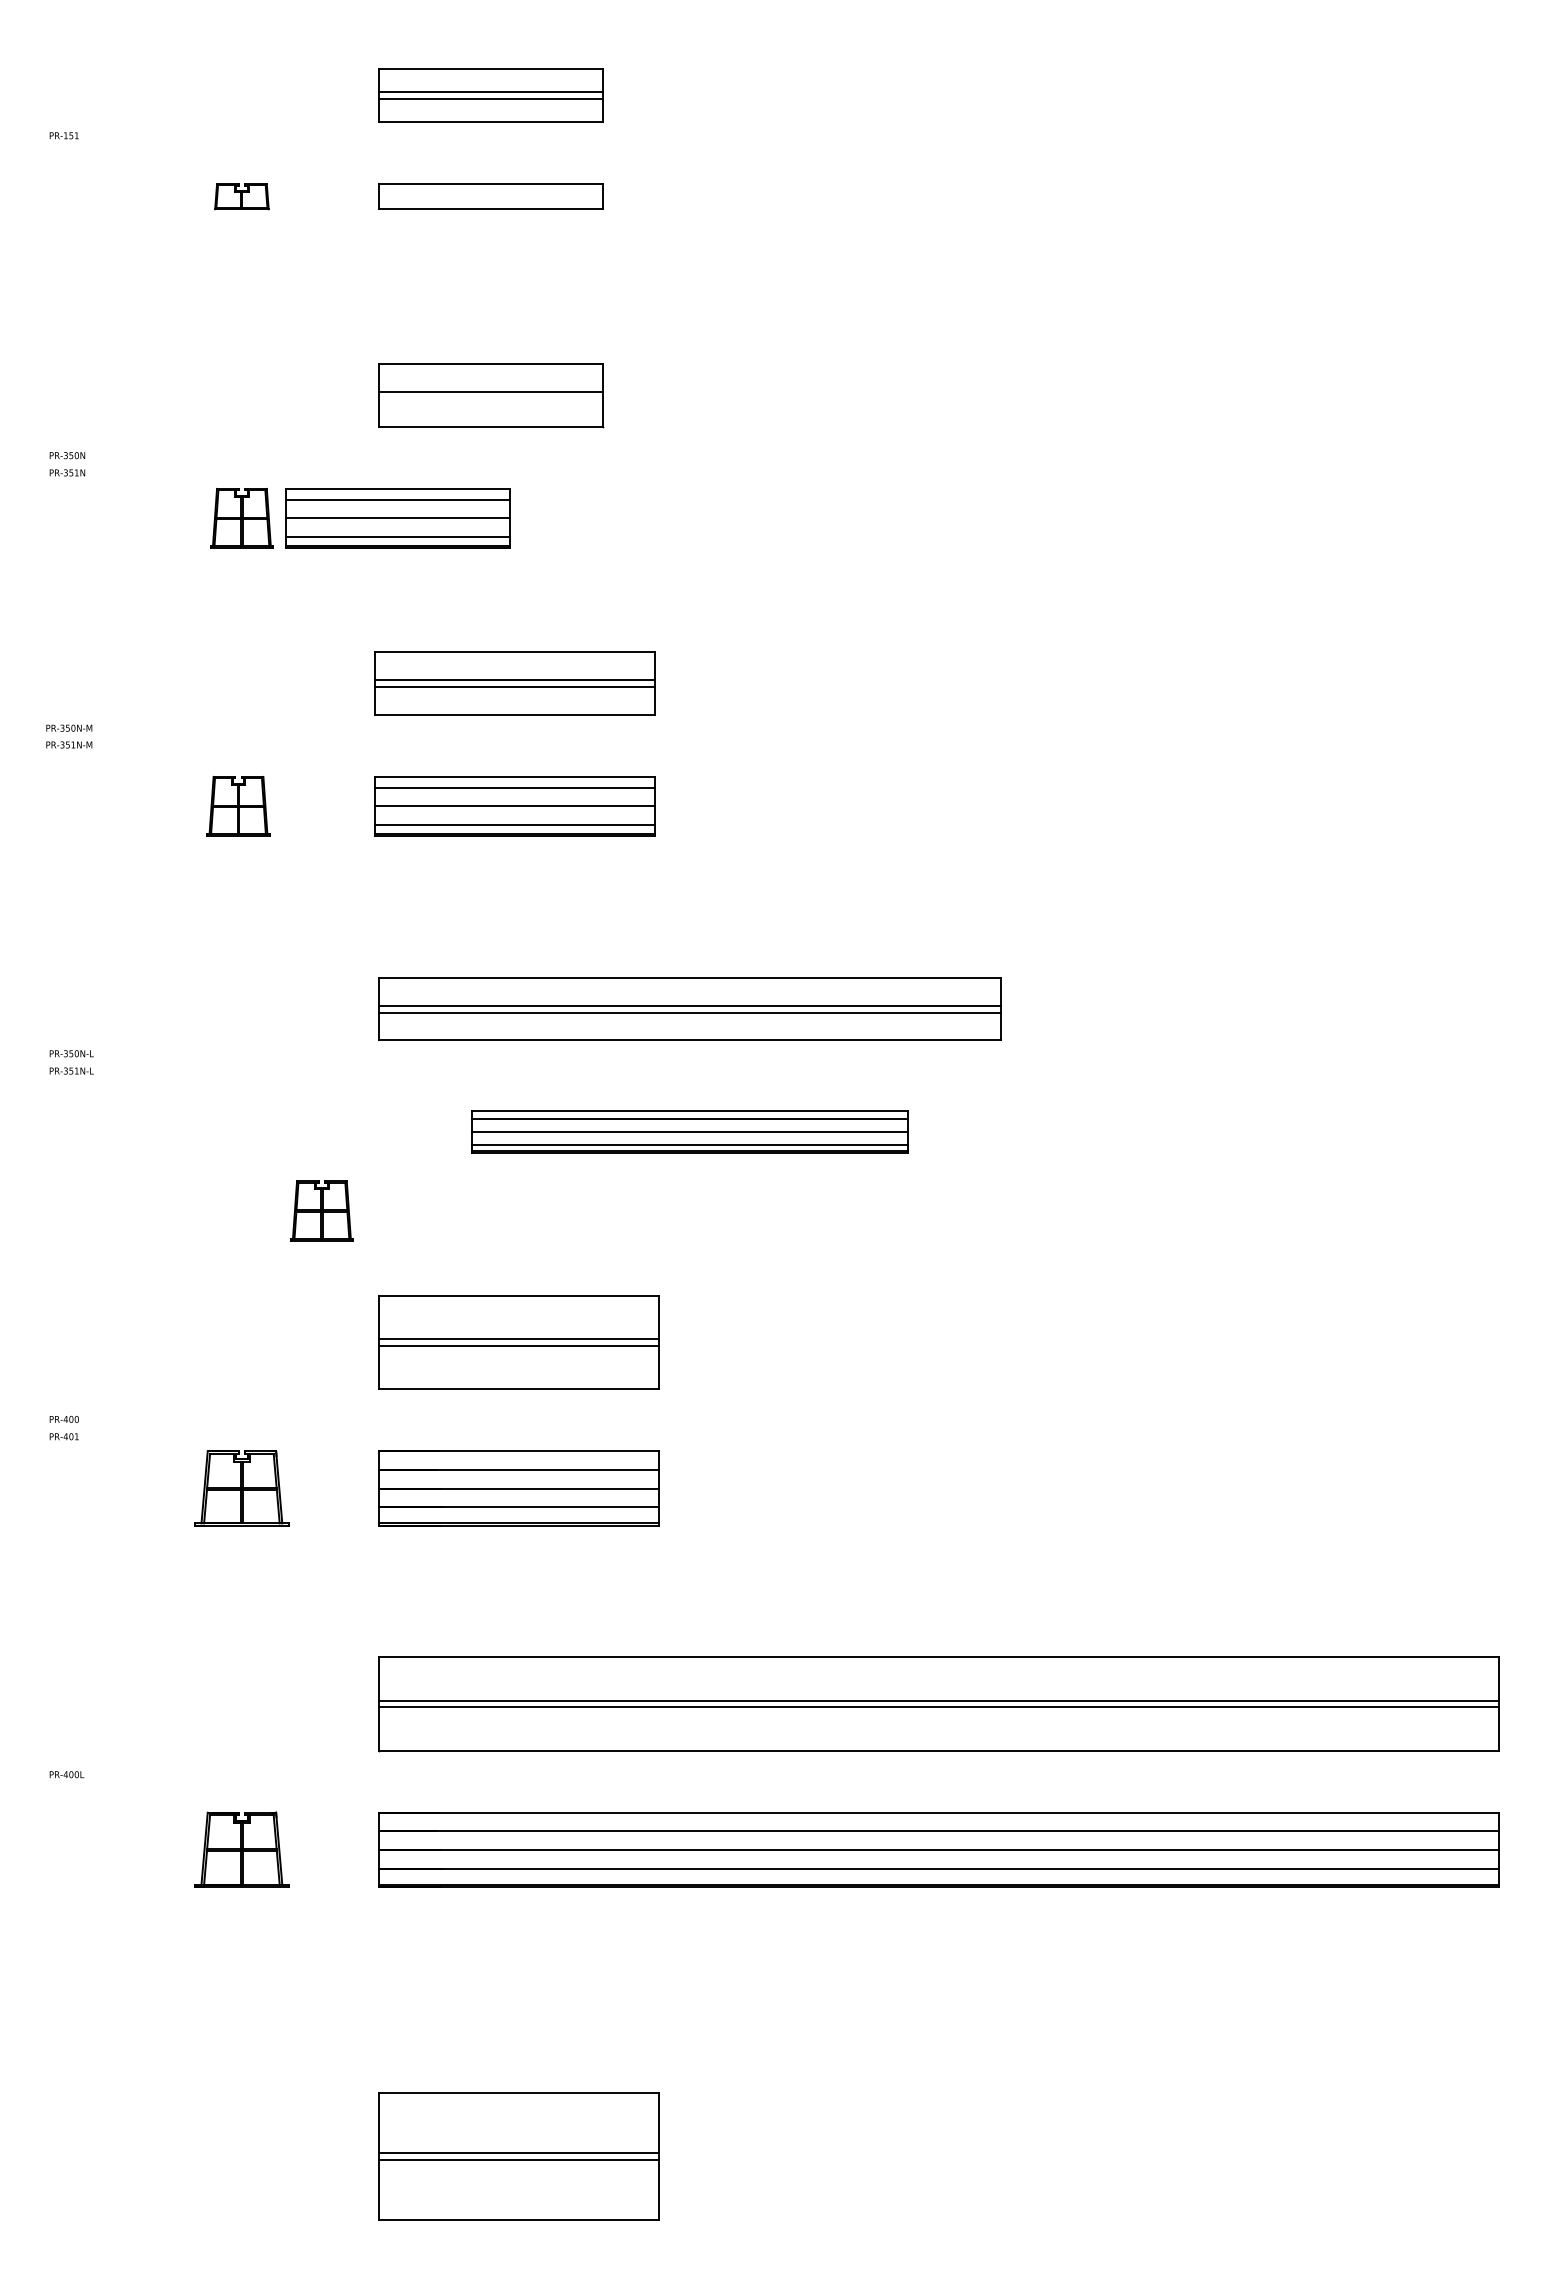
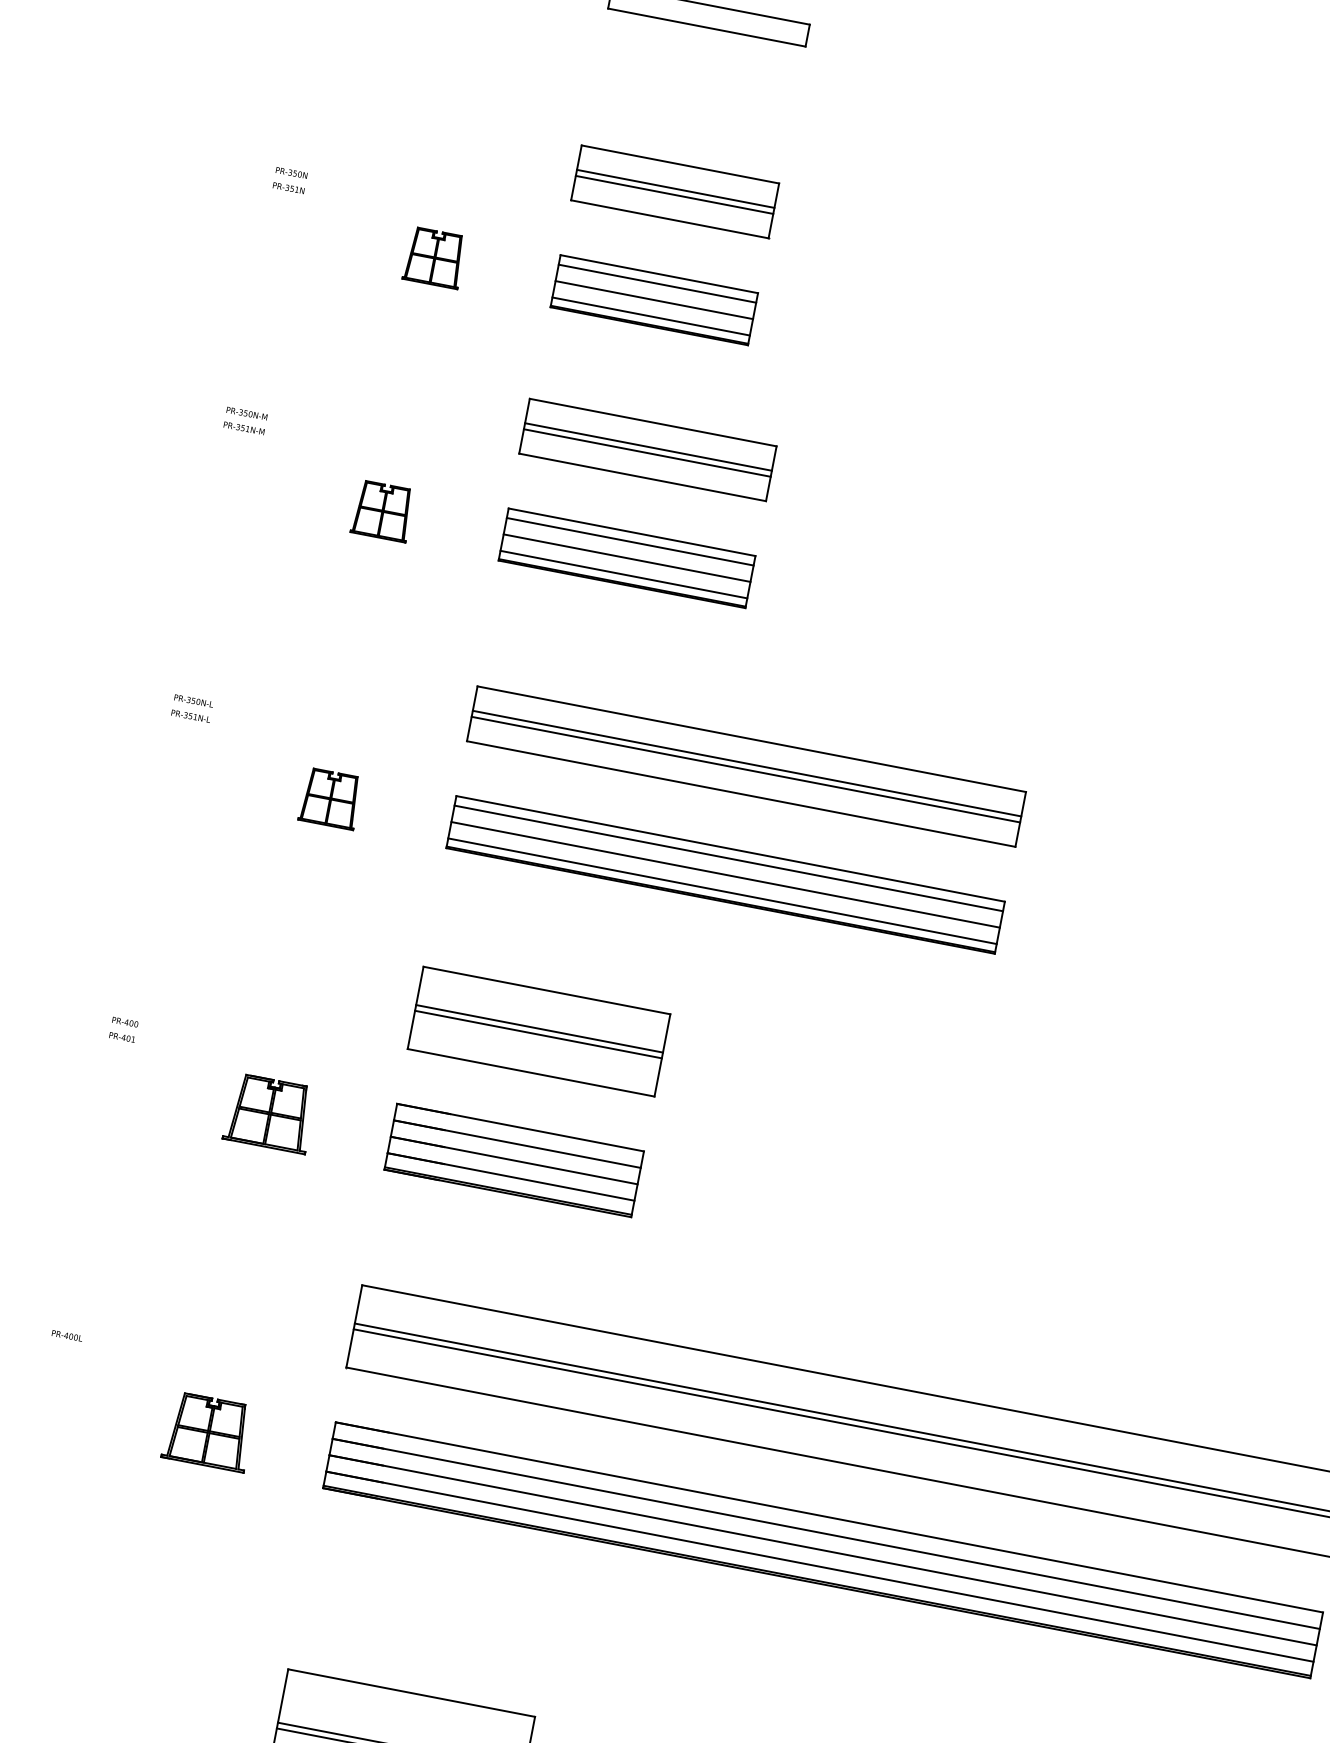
line: (490, 399) -> (674, 195), added
part: (397, 518) -> (654, 300), moved
part: (689, 1131) -> (725, 874), size x1.43
part: (321, 1210) -> (330, 798), moved

